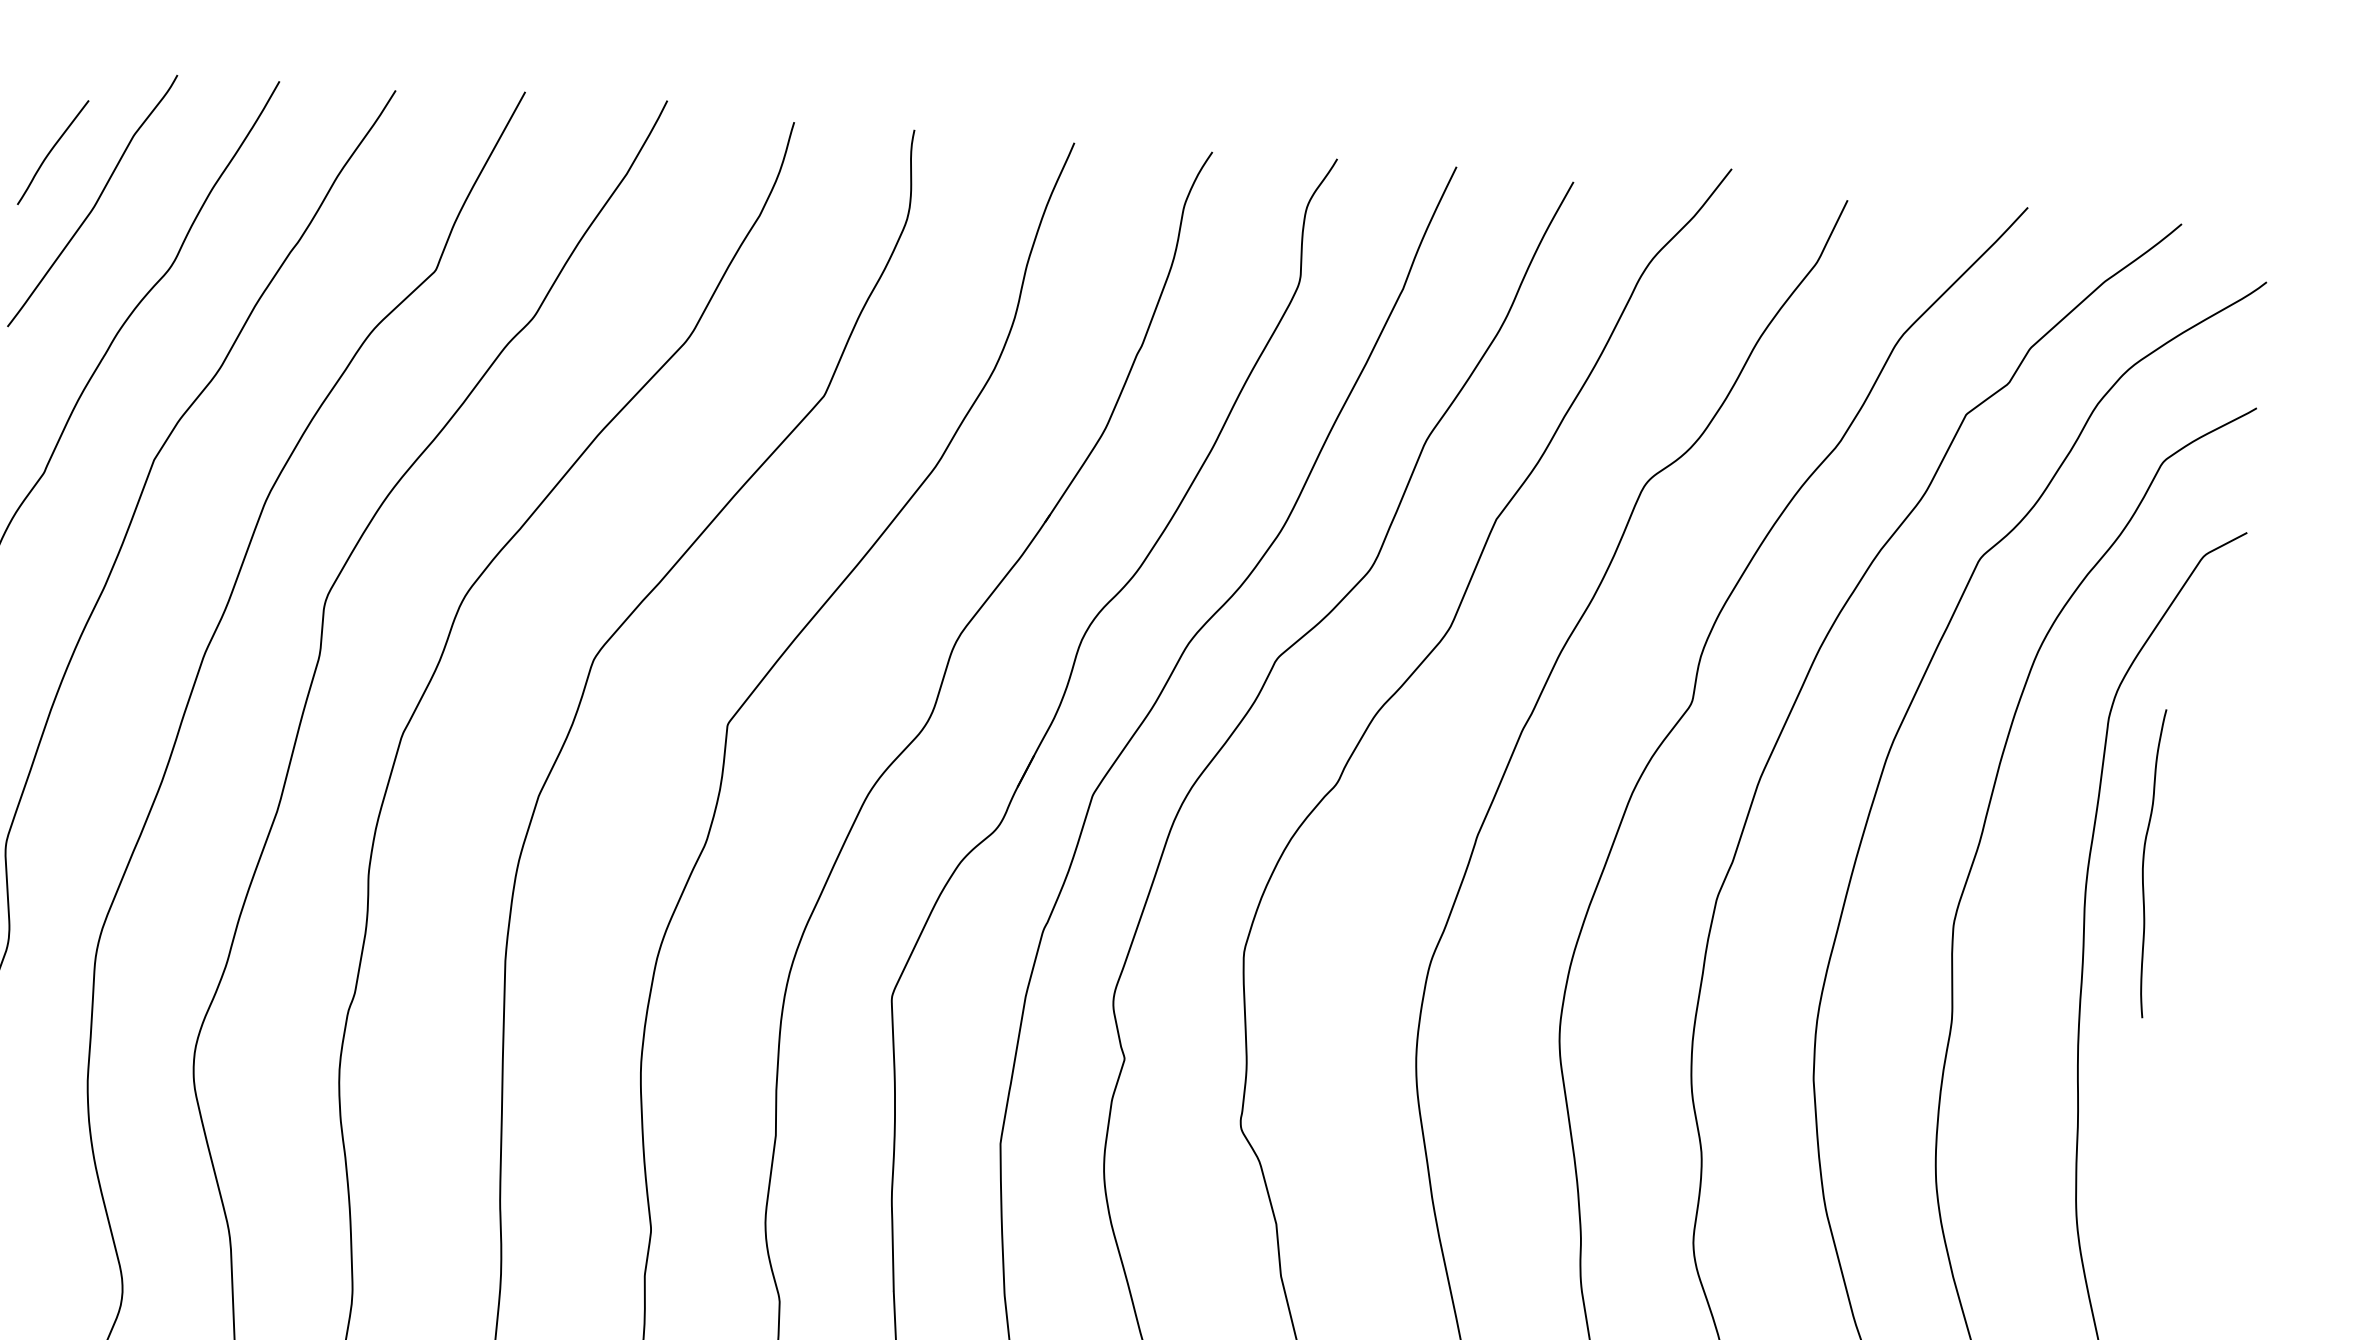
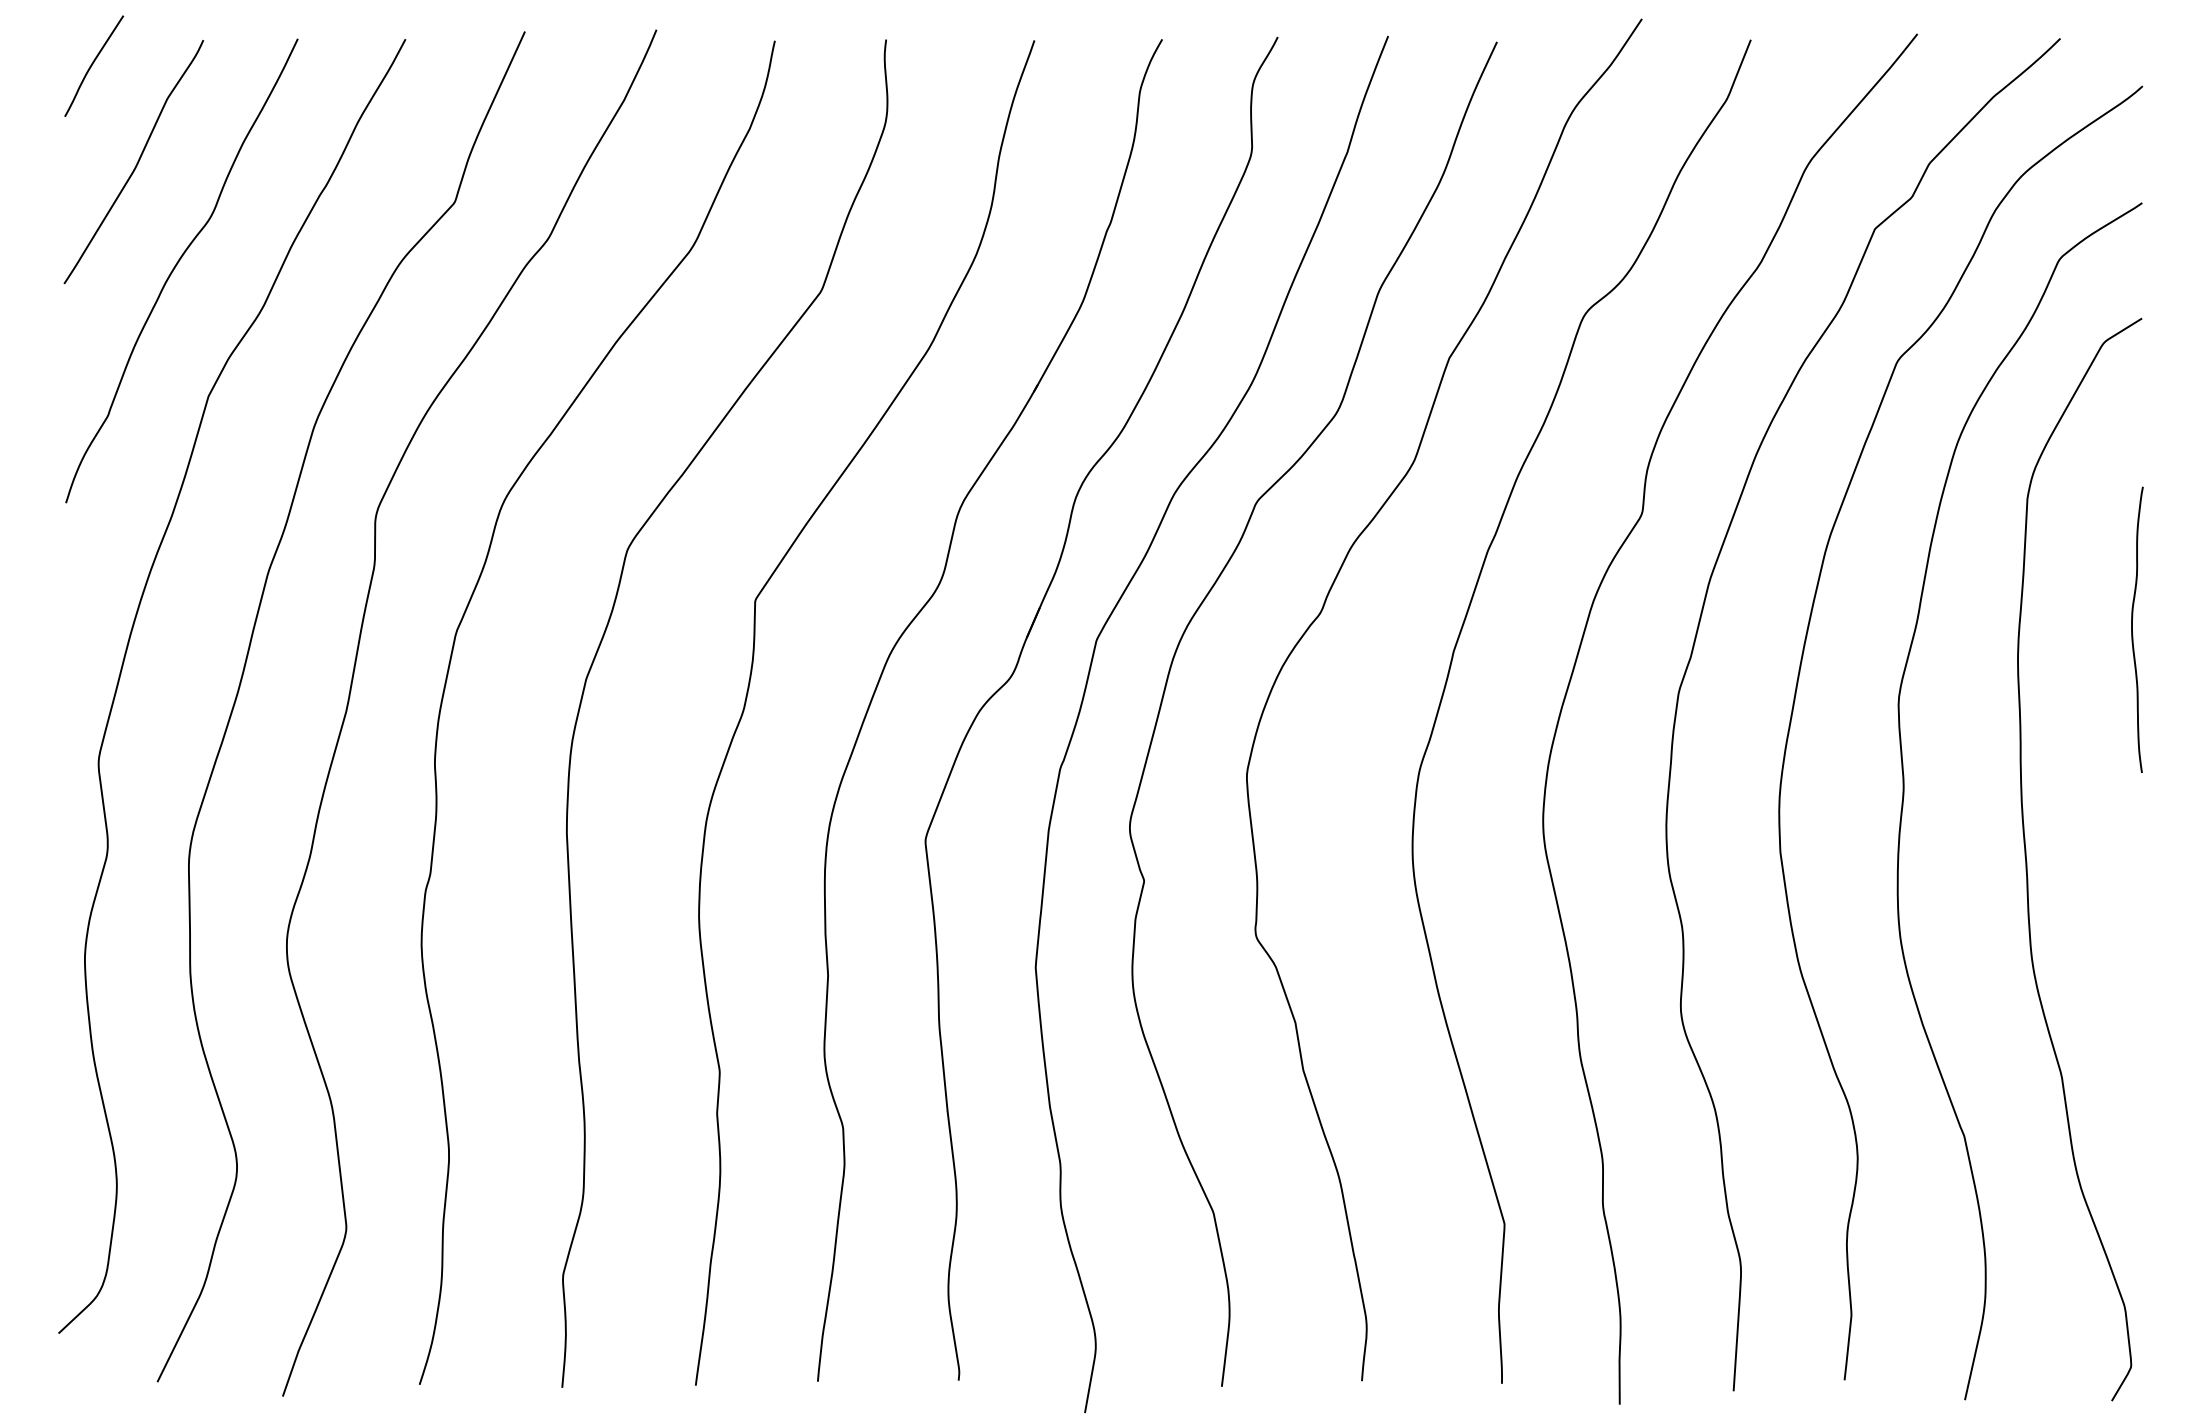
curve: (52, 150) -> (93, 64), moved
curve: (2143, 862) -> (2132, 629), moved

